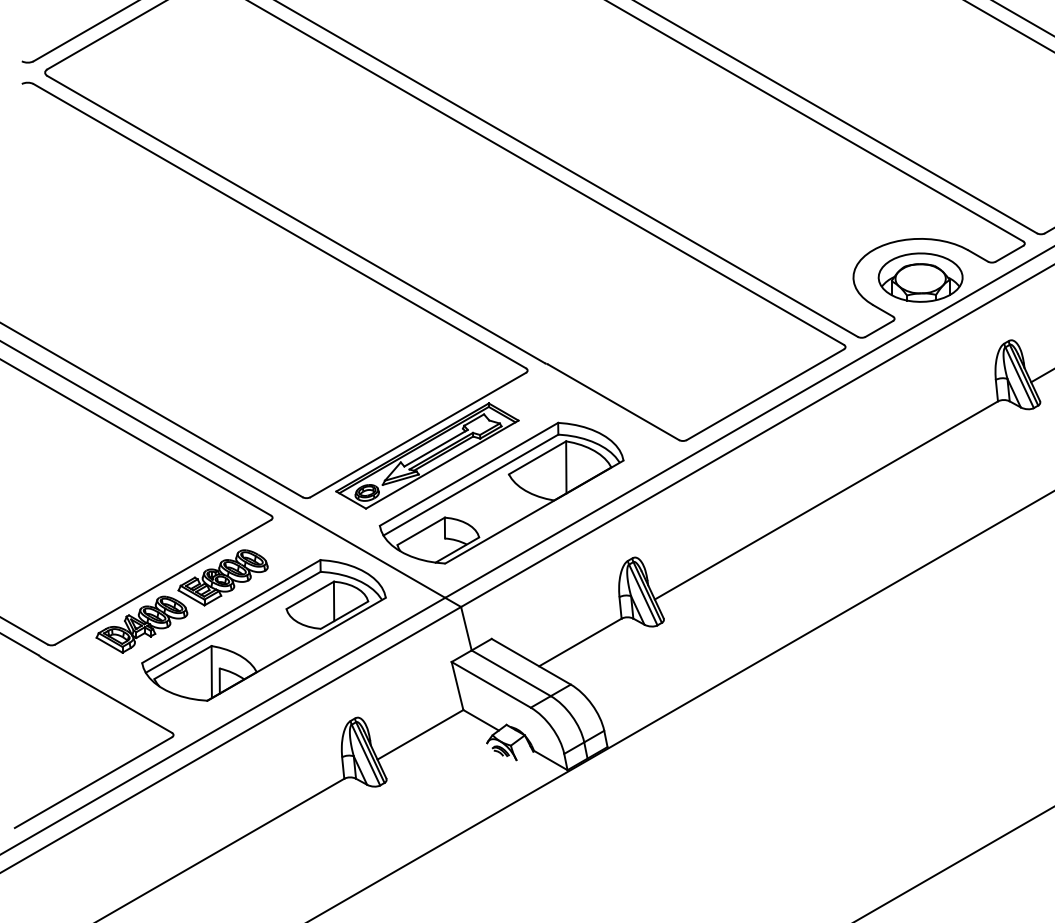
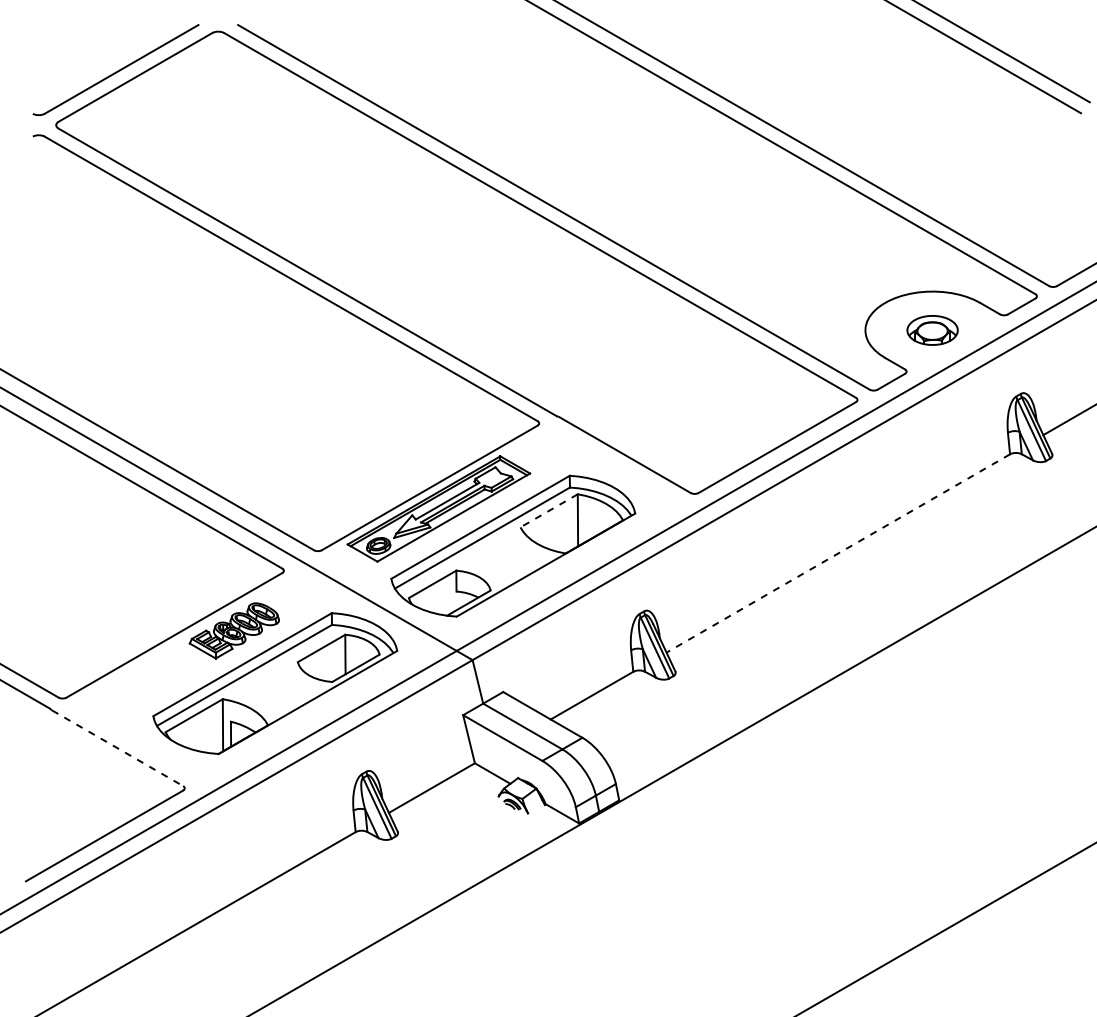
part: (920, 277) -> (932, 330), size x0.6
line: (536, 458) -> (548, 511), solid -> dashed
line: (825, 500) -> (837, 553), solid -> dashed
part: (141, 624) -> (152, 677), removed
line: (106, 695) -> (117, 748), solid -> dashed

